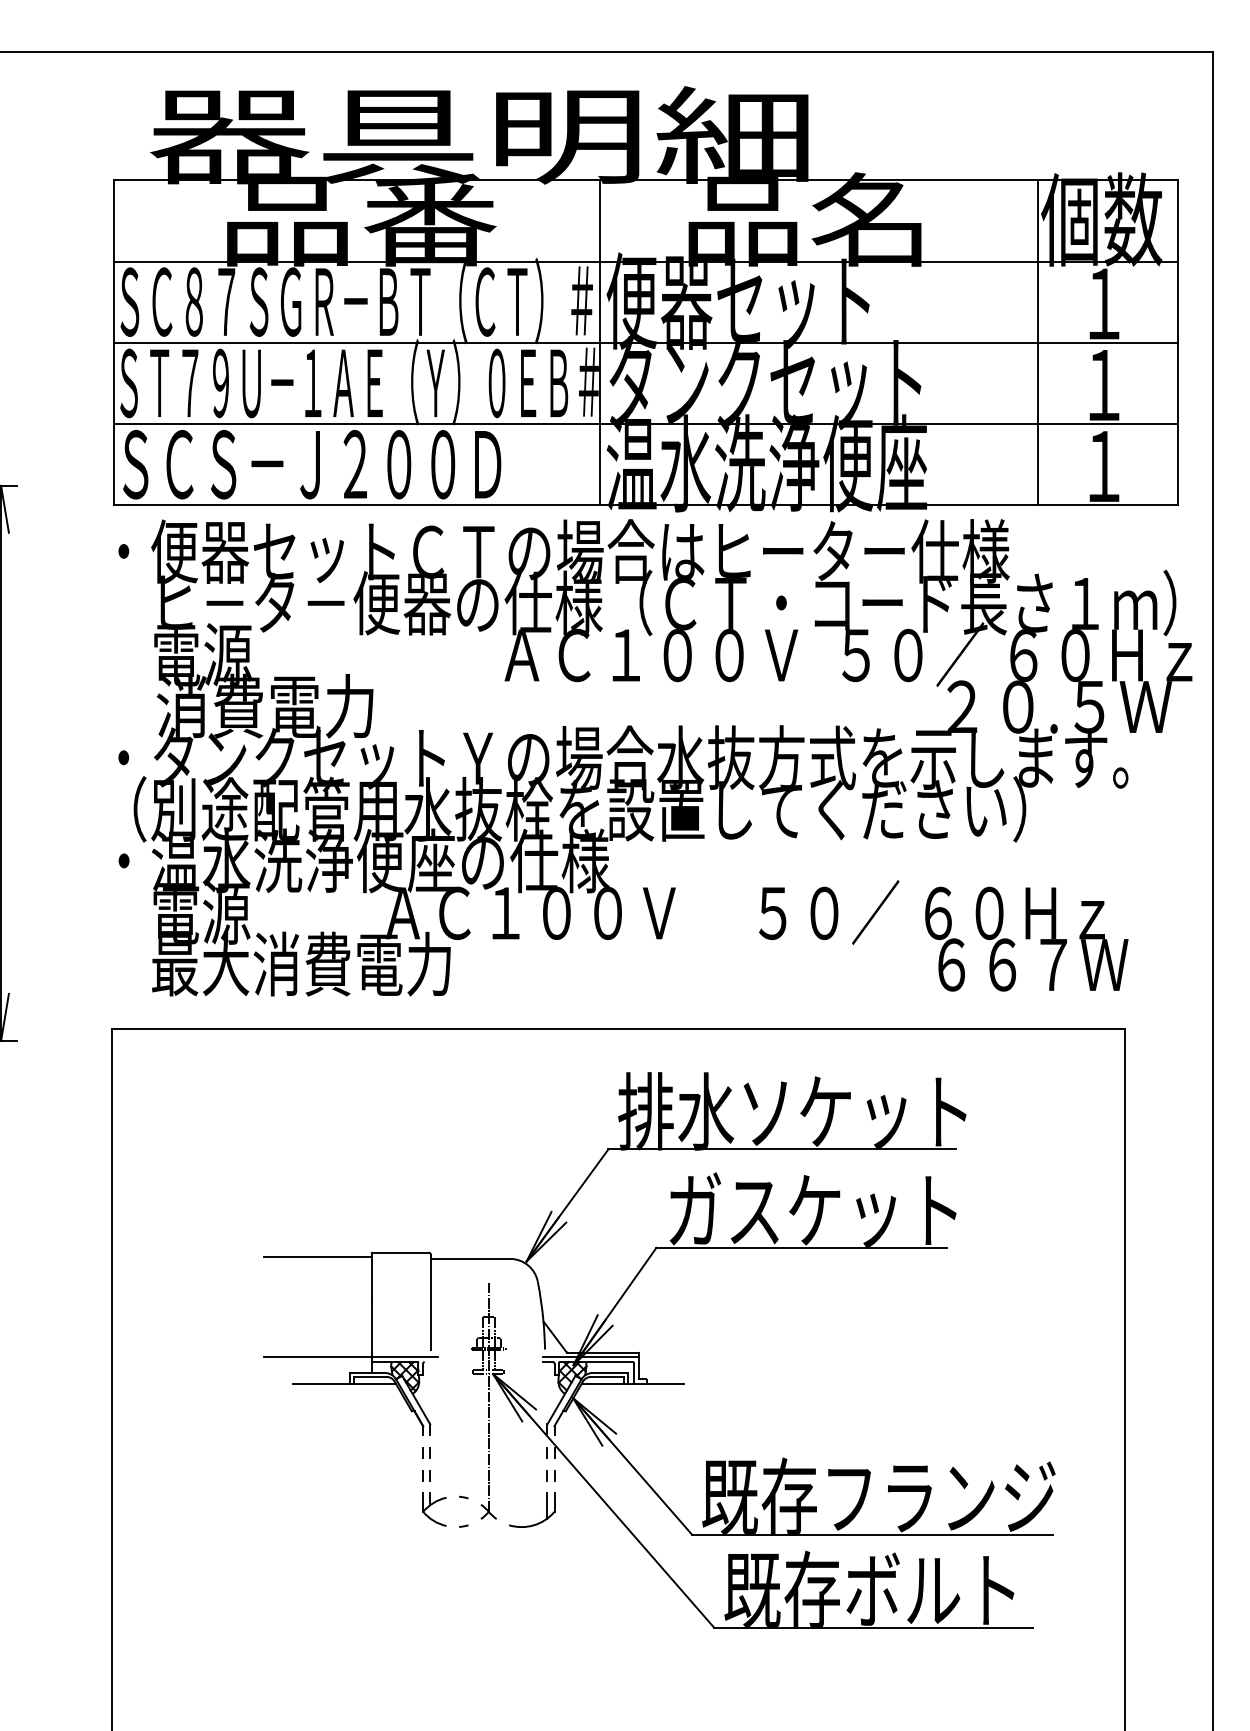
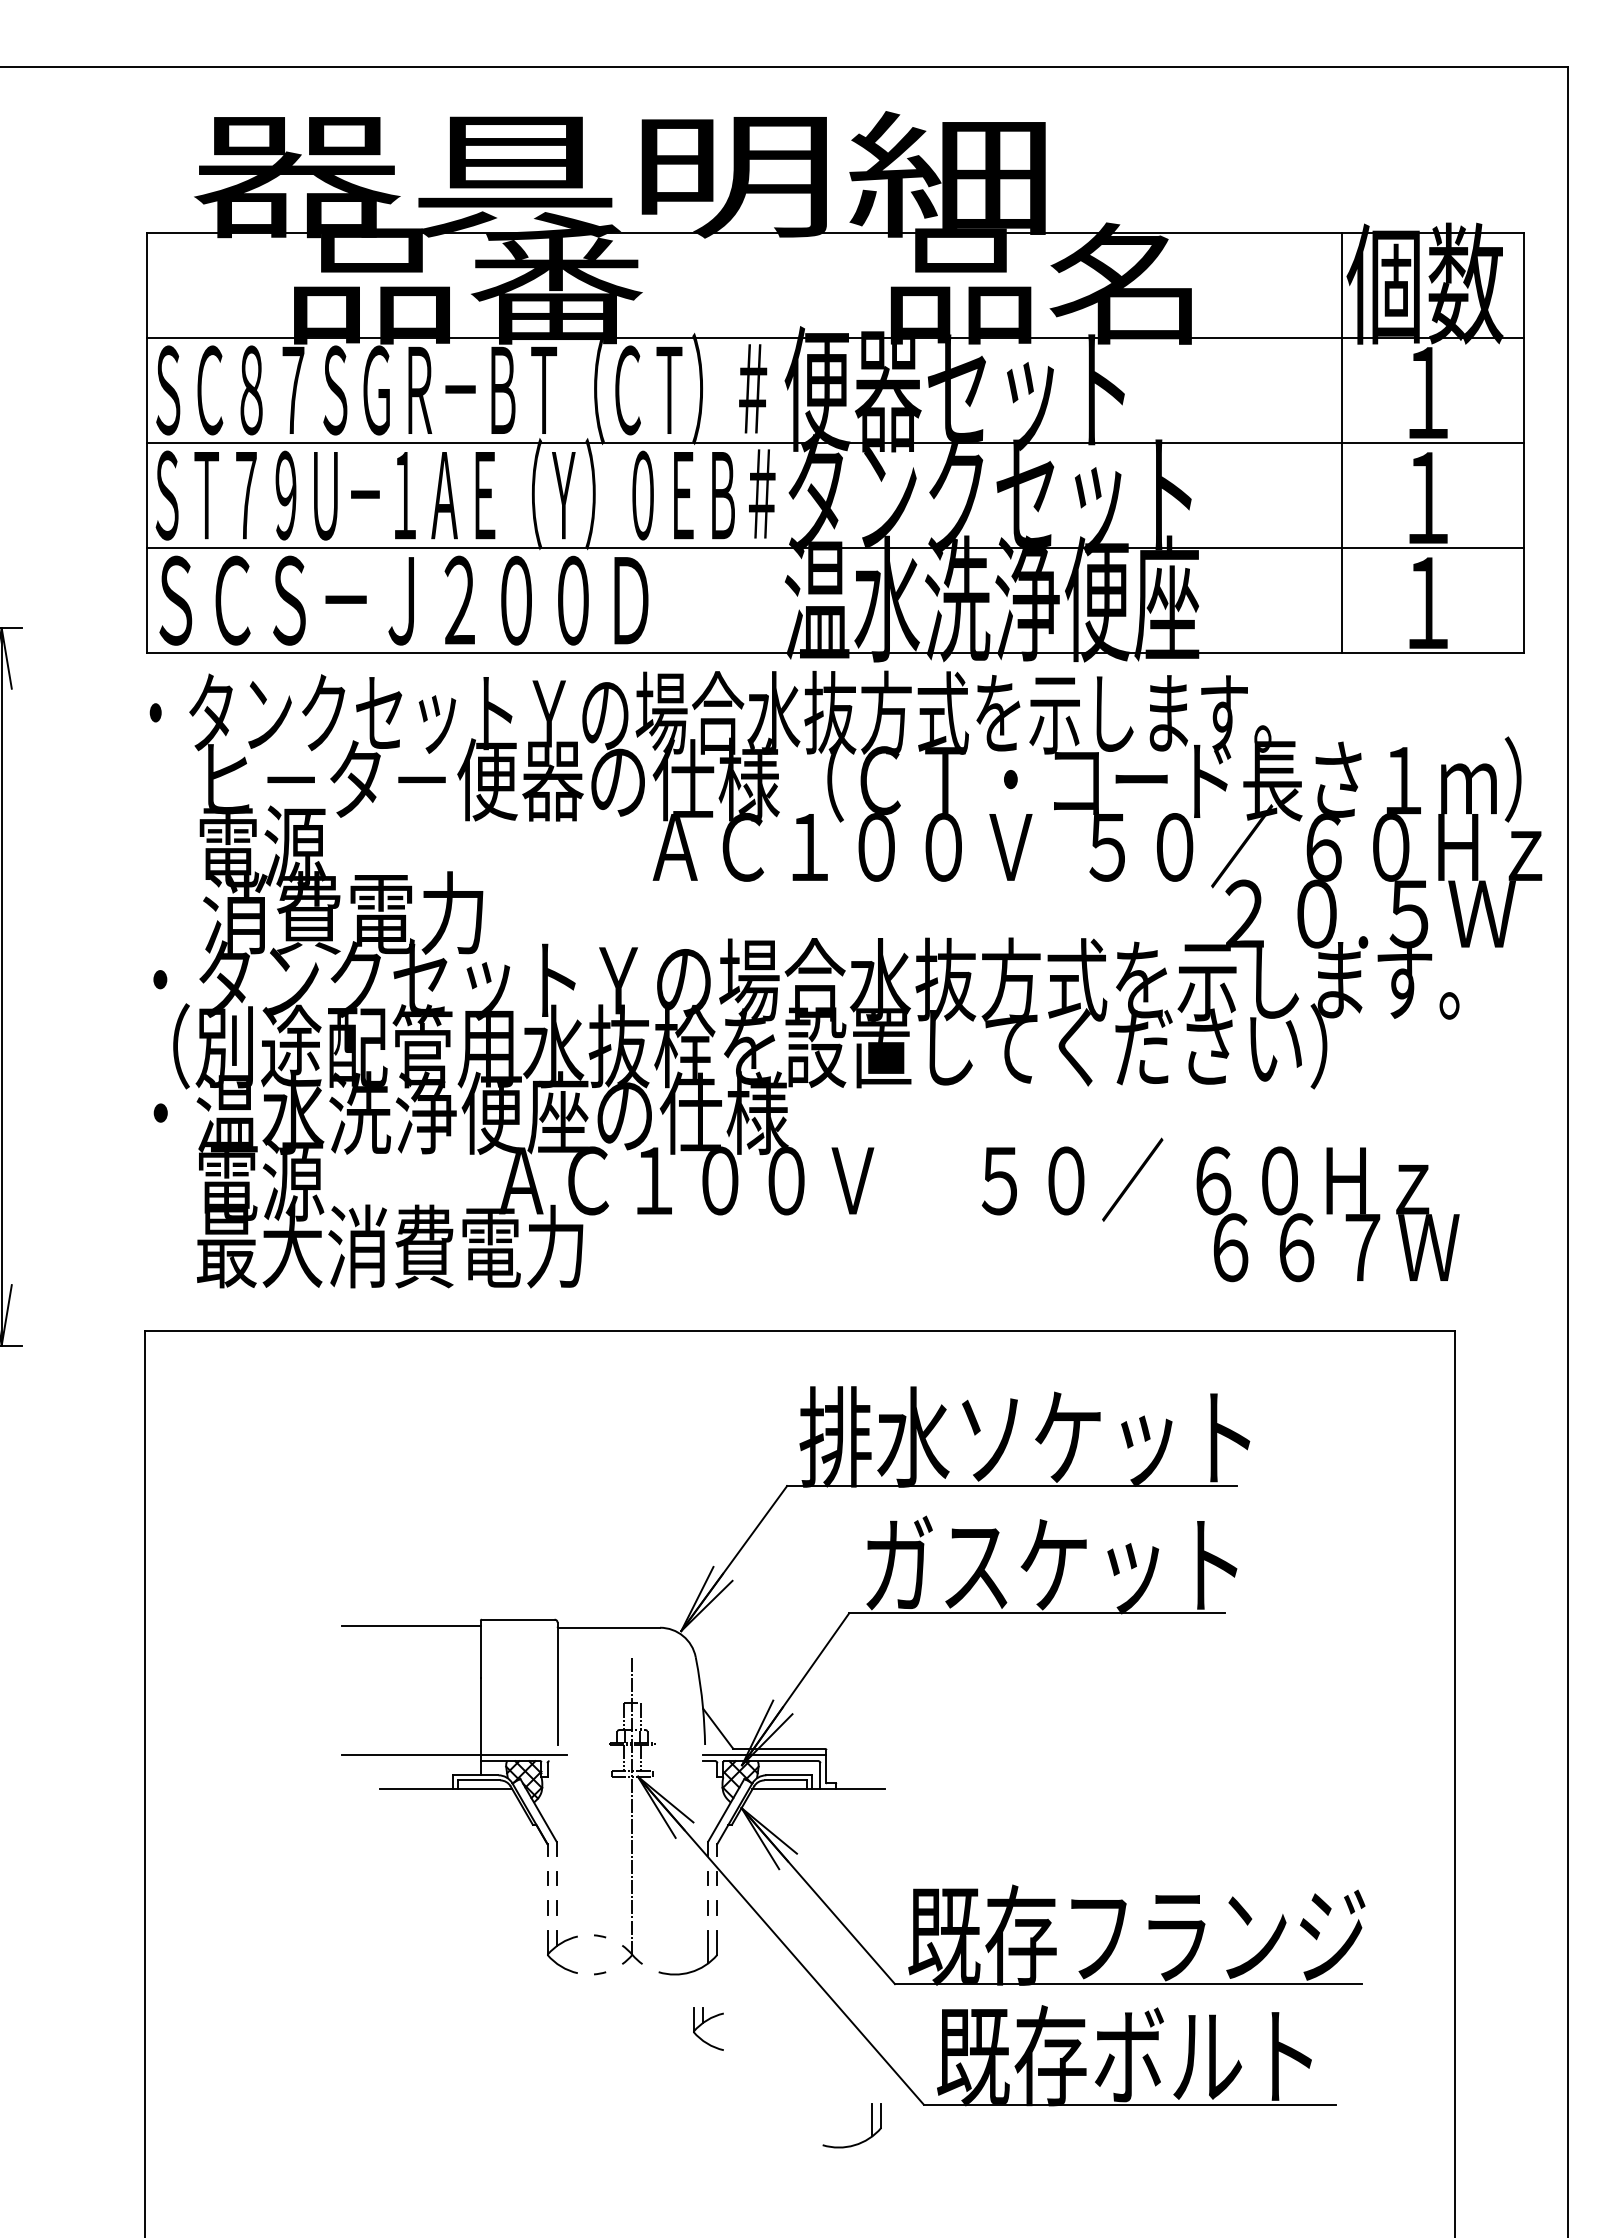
line: (599, 342) -> (775, 442), removed
text: (562, 551) -> (727, 712), ・便器セットＣＴの場合はヒーター仕様 -> ・タンクセットＹの場合水抜方式を示します。
part: (544, 1564) -> (704, 2023), added
part: (662, 1657) -> (856, 2143), added

